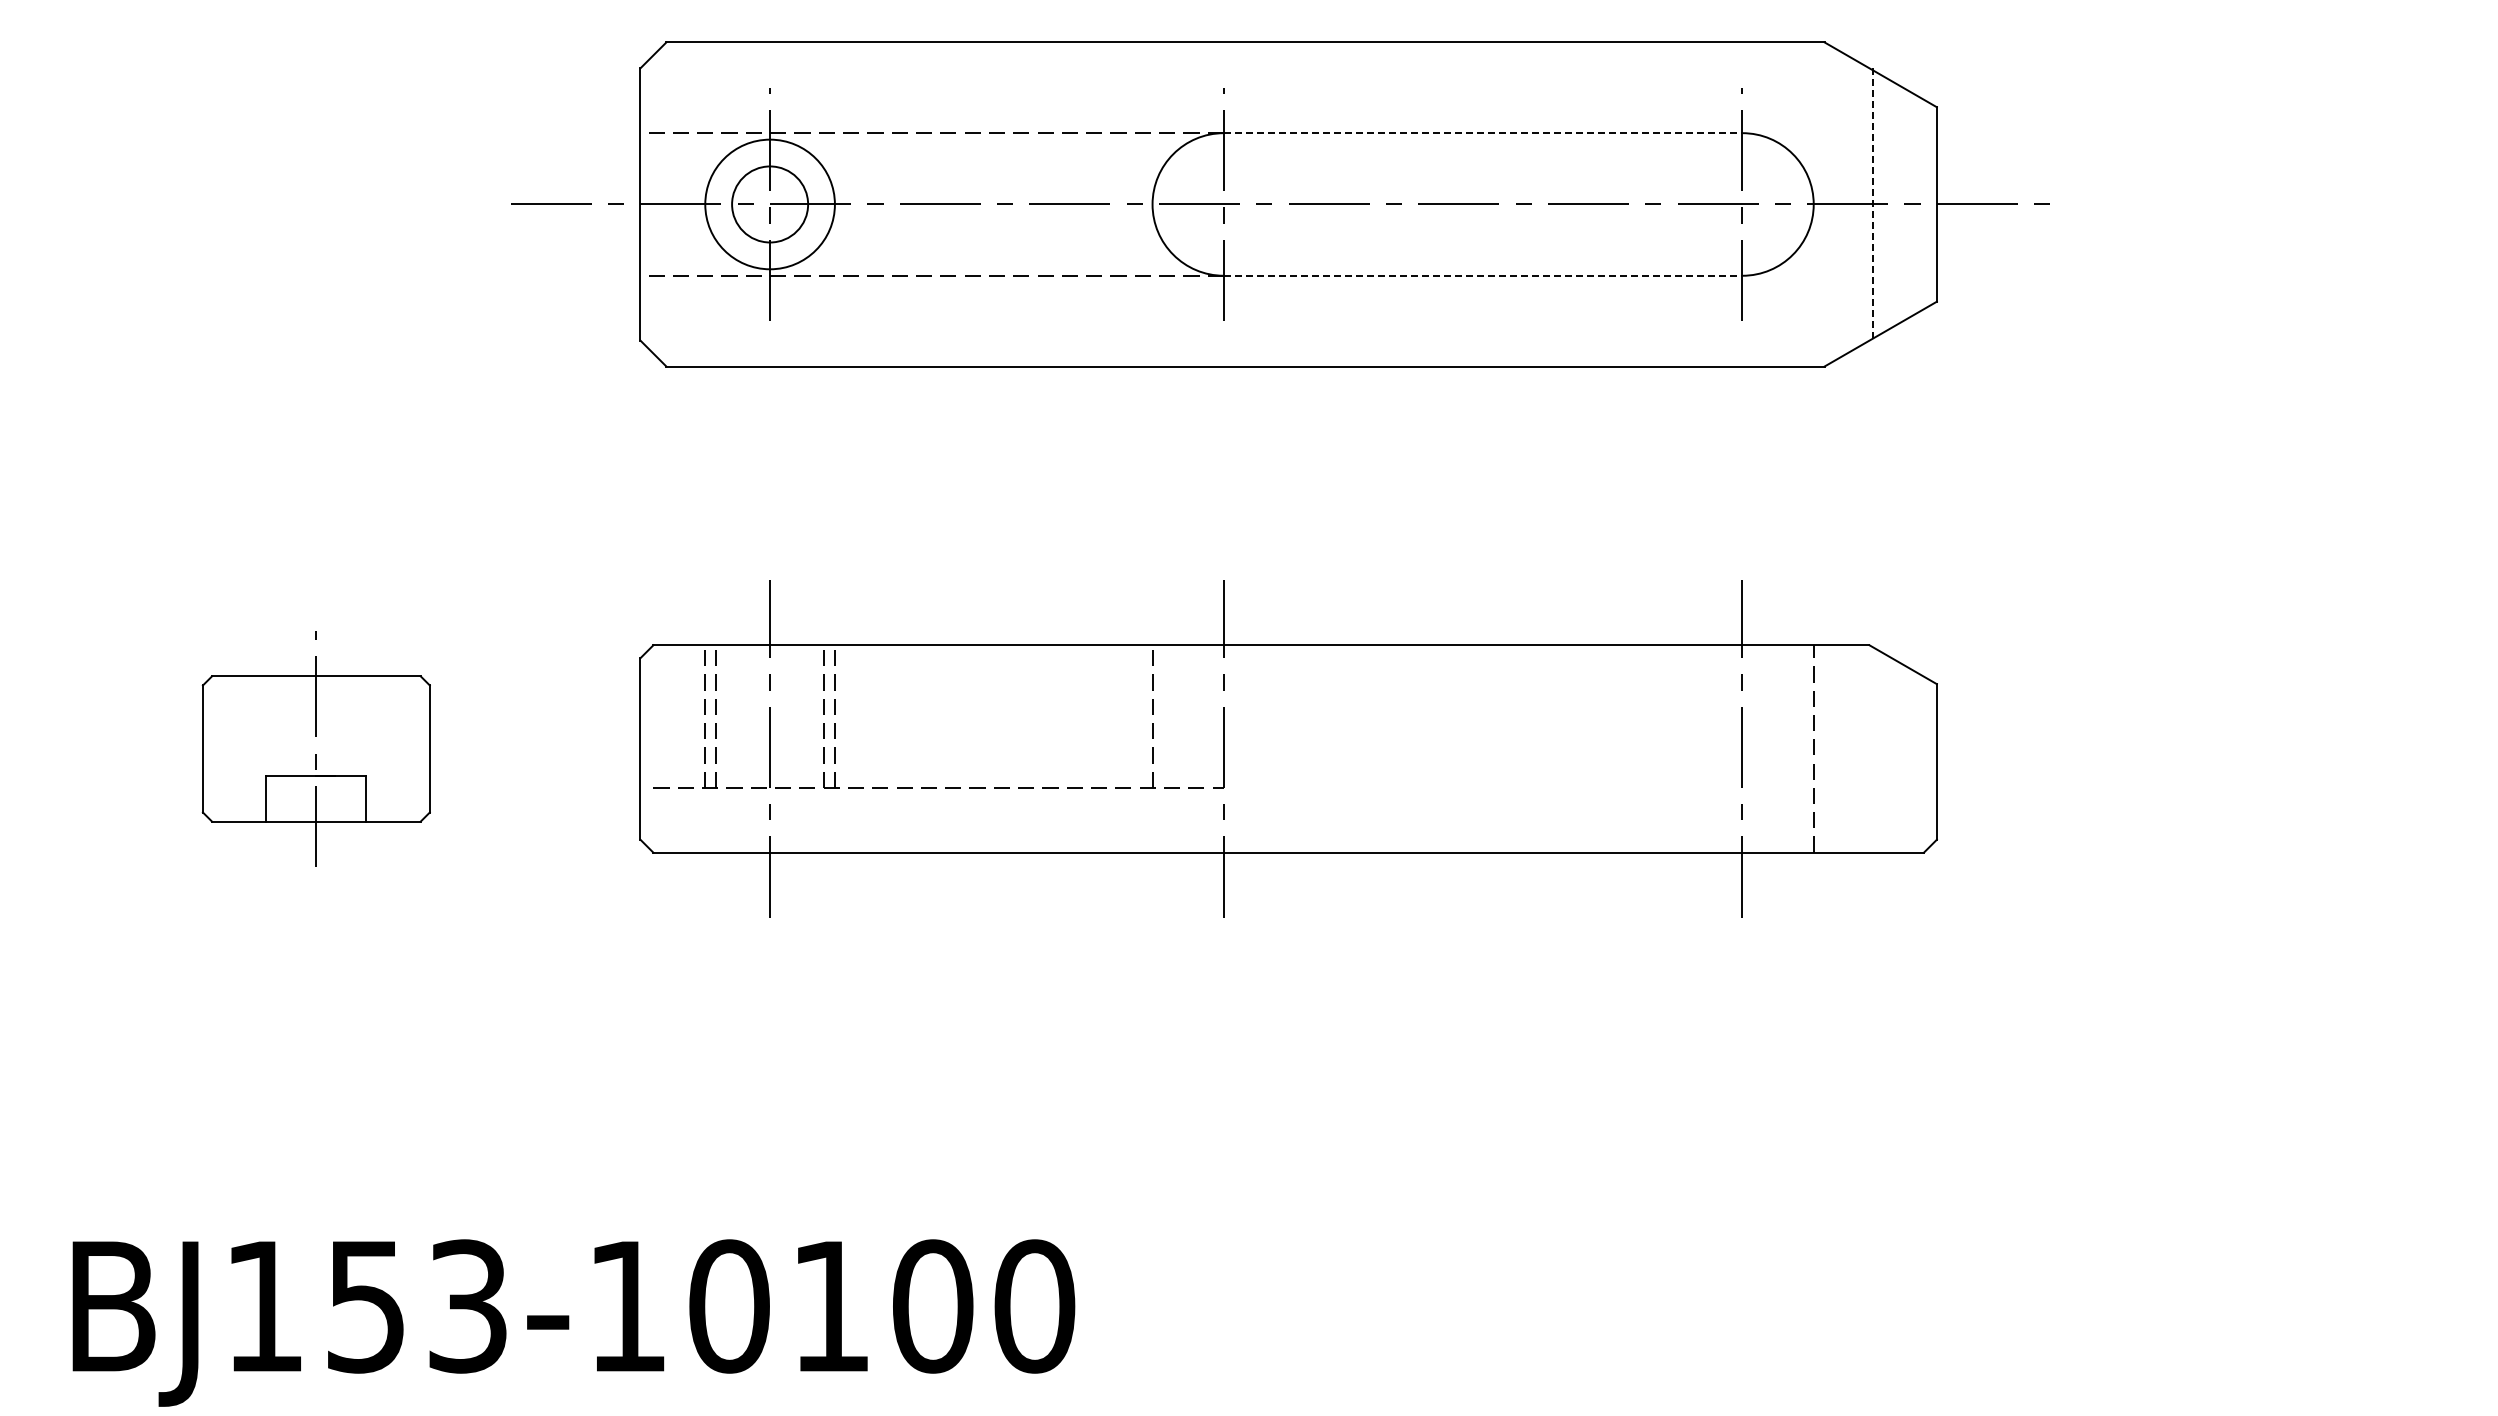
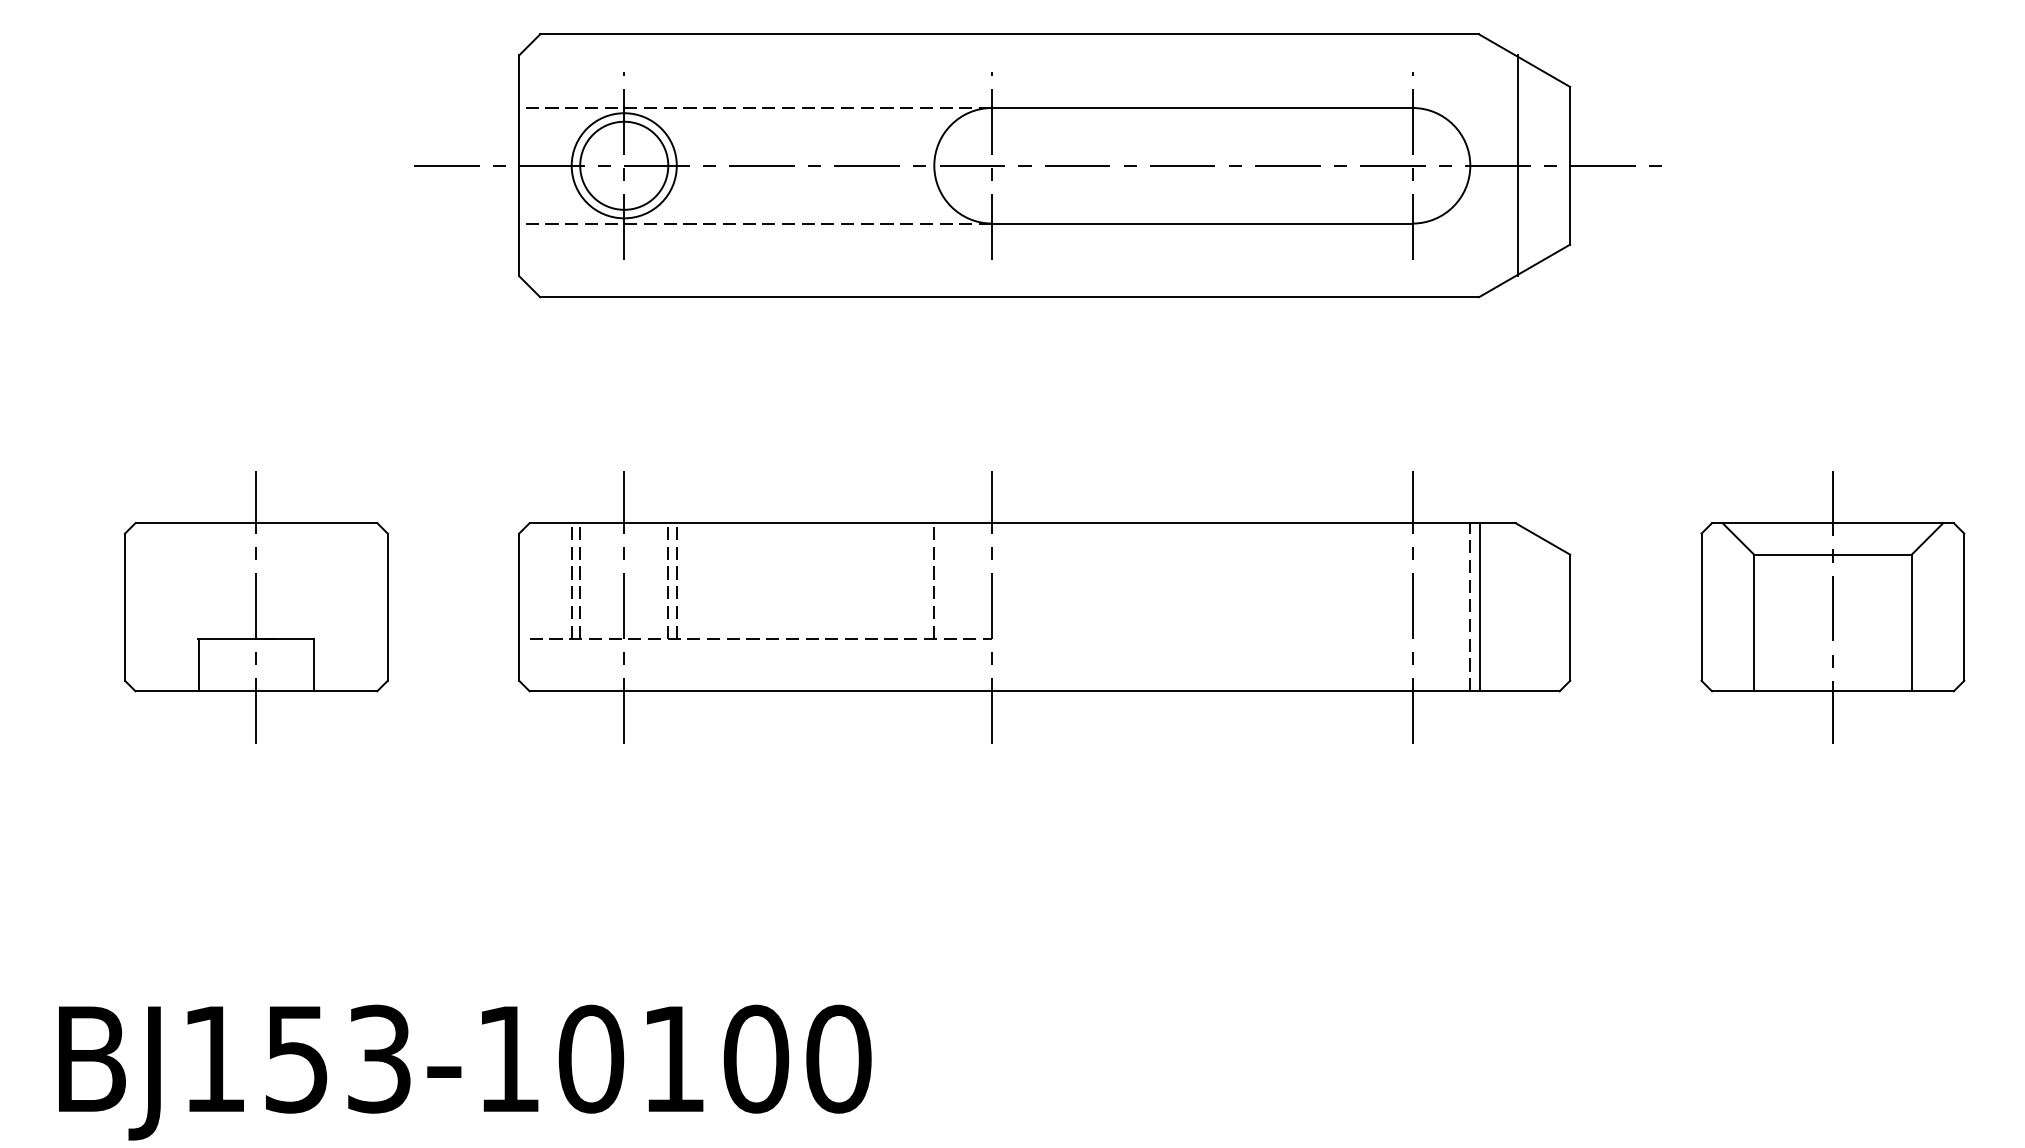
line: (1483, 133) -> (1202, 108), dashed -> solid
circle: (769, 204) -> (623, 165), size x1.43
line: (1872, 204) -> (1517, 165), dashed -> solid
line: (1483, 275) -> (1202, 223), dashed -> solid
part: (316, 748) -> (256, 606), size x1.43
line: (1826, 748) -> (1480, 606), added
part: (2260, 748) -> (1832, 606), added

